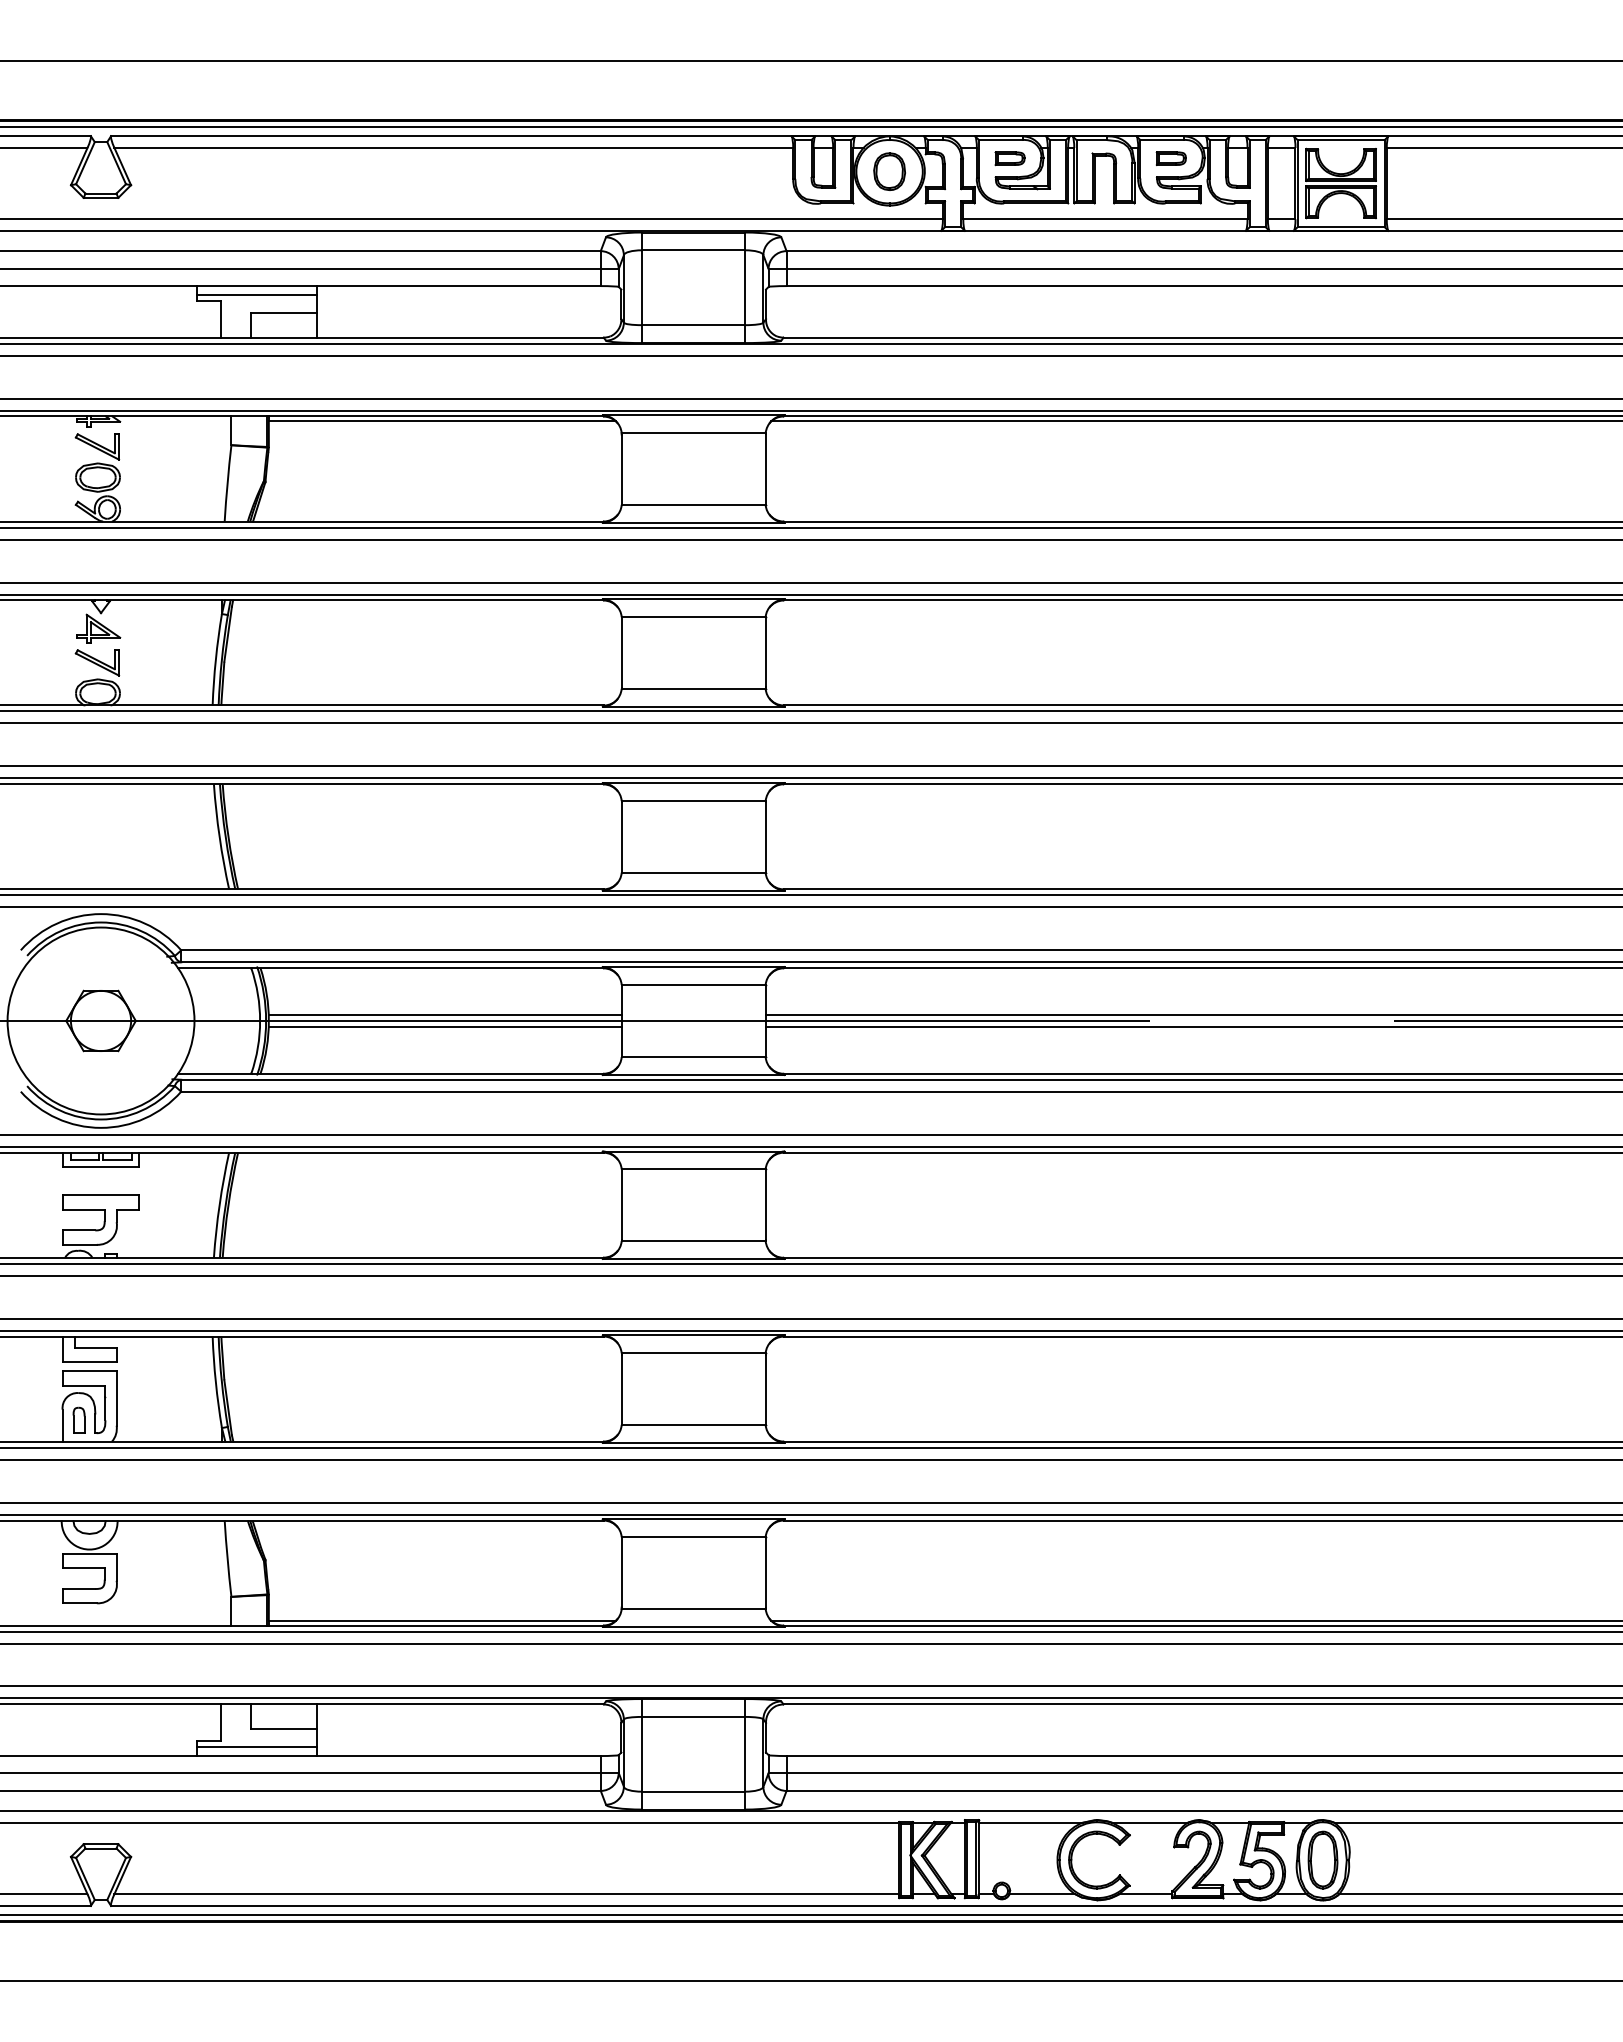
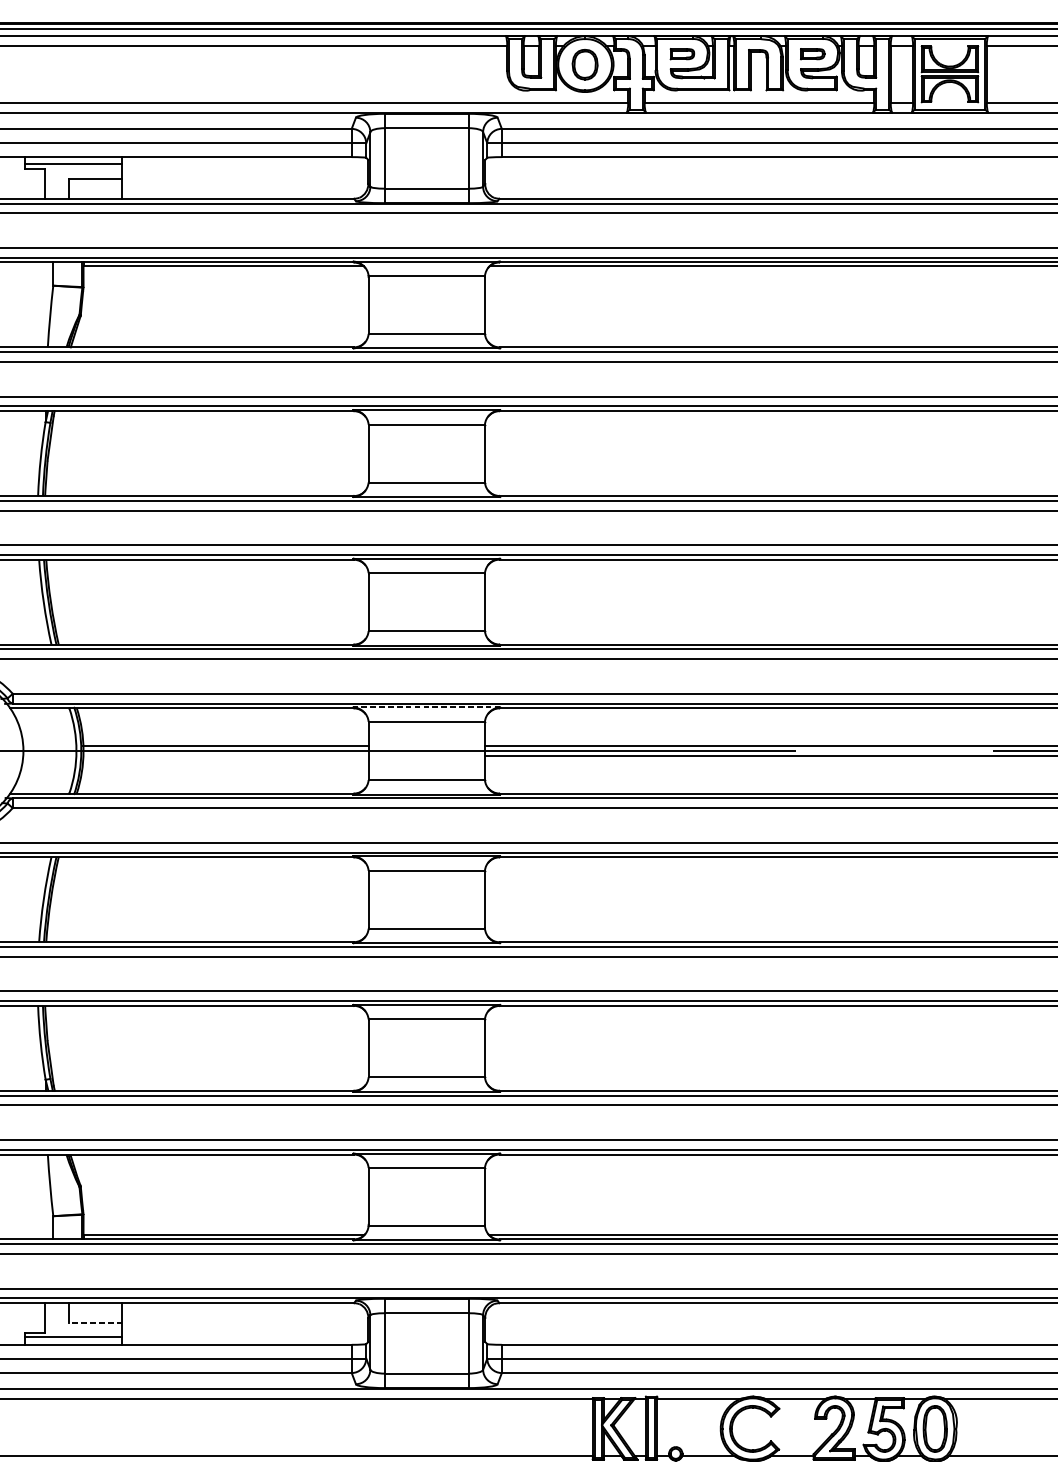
line: (693, 967) -> (426, 707), solid -> dashed
line: (444, 1026) -> (225, 755), removed
line: (283, 1728) -> (95, 1322), solid -> dashed

